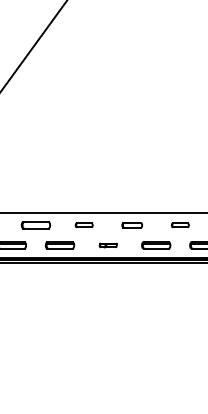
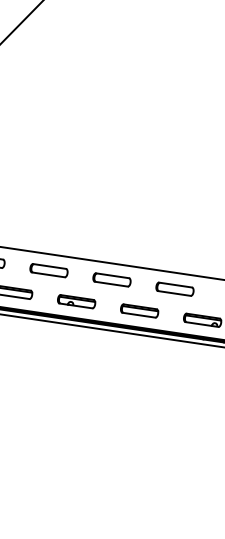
part: (84, 225) -> (49, 270), size x1.67
part: (132, 225) -> (112, 280), size x1.43
part: (180, 225) -> (175, 289), size x1.67
part: (108, 245) -> (77, 301), size x1.67

